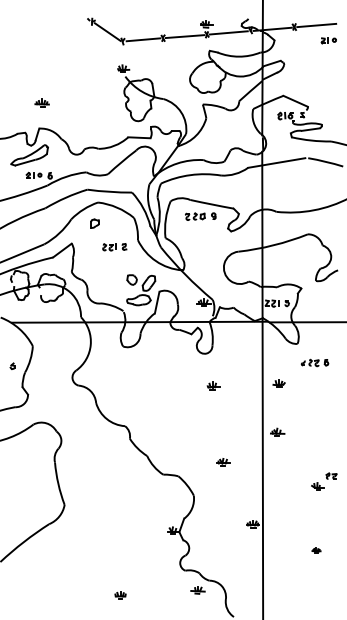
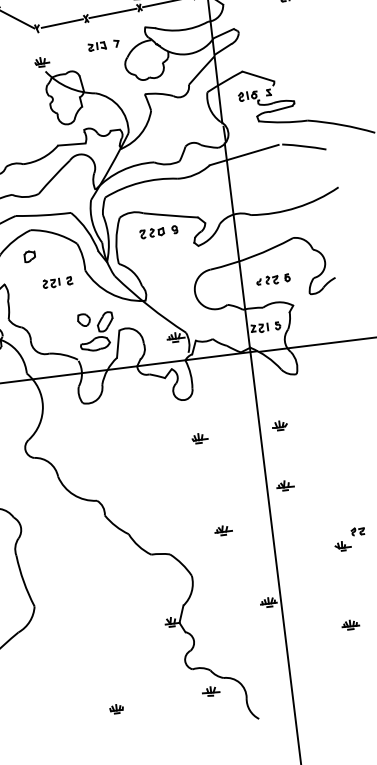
part: (174, 61) -> (103, 45), added
part: (314, 362) -> (272, 279), moved
part: (316, 550) -> (350, 625), size x1.67

